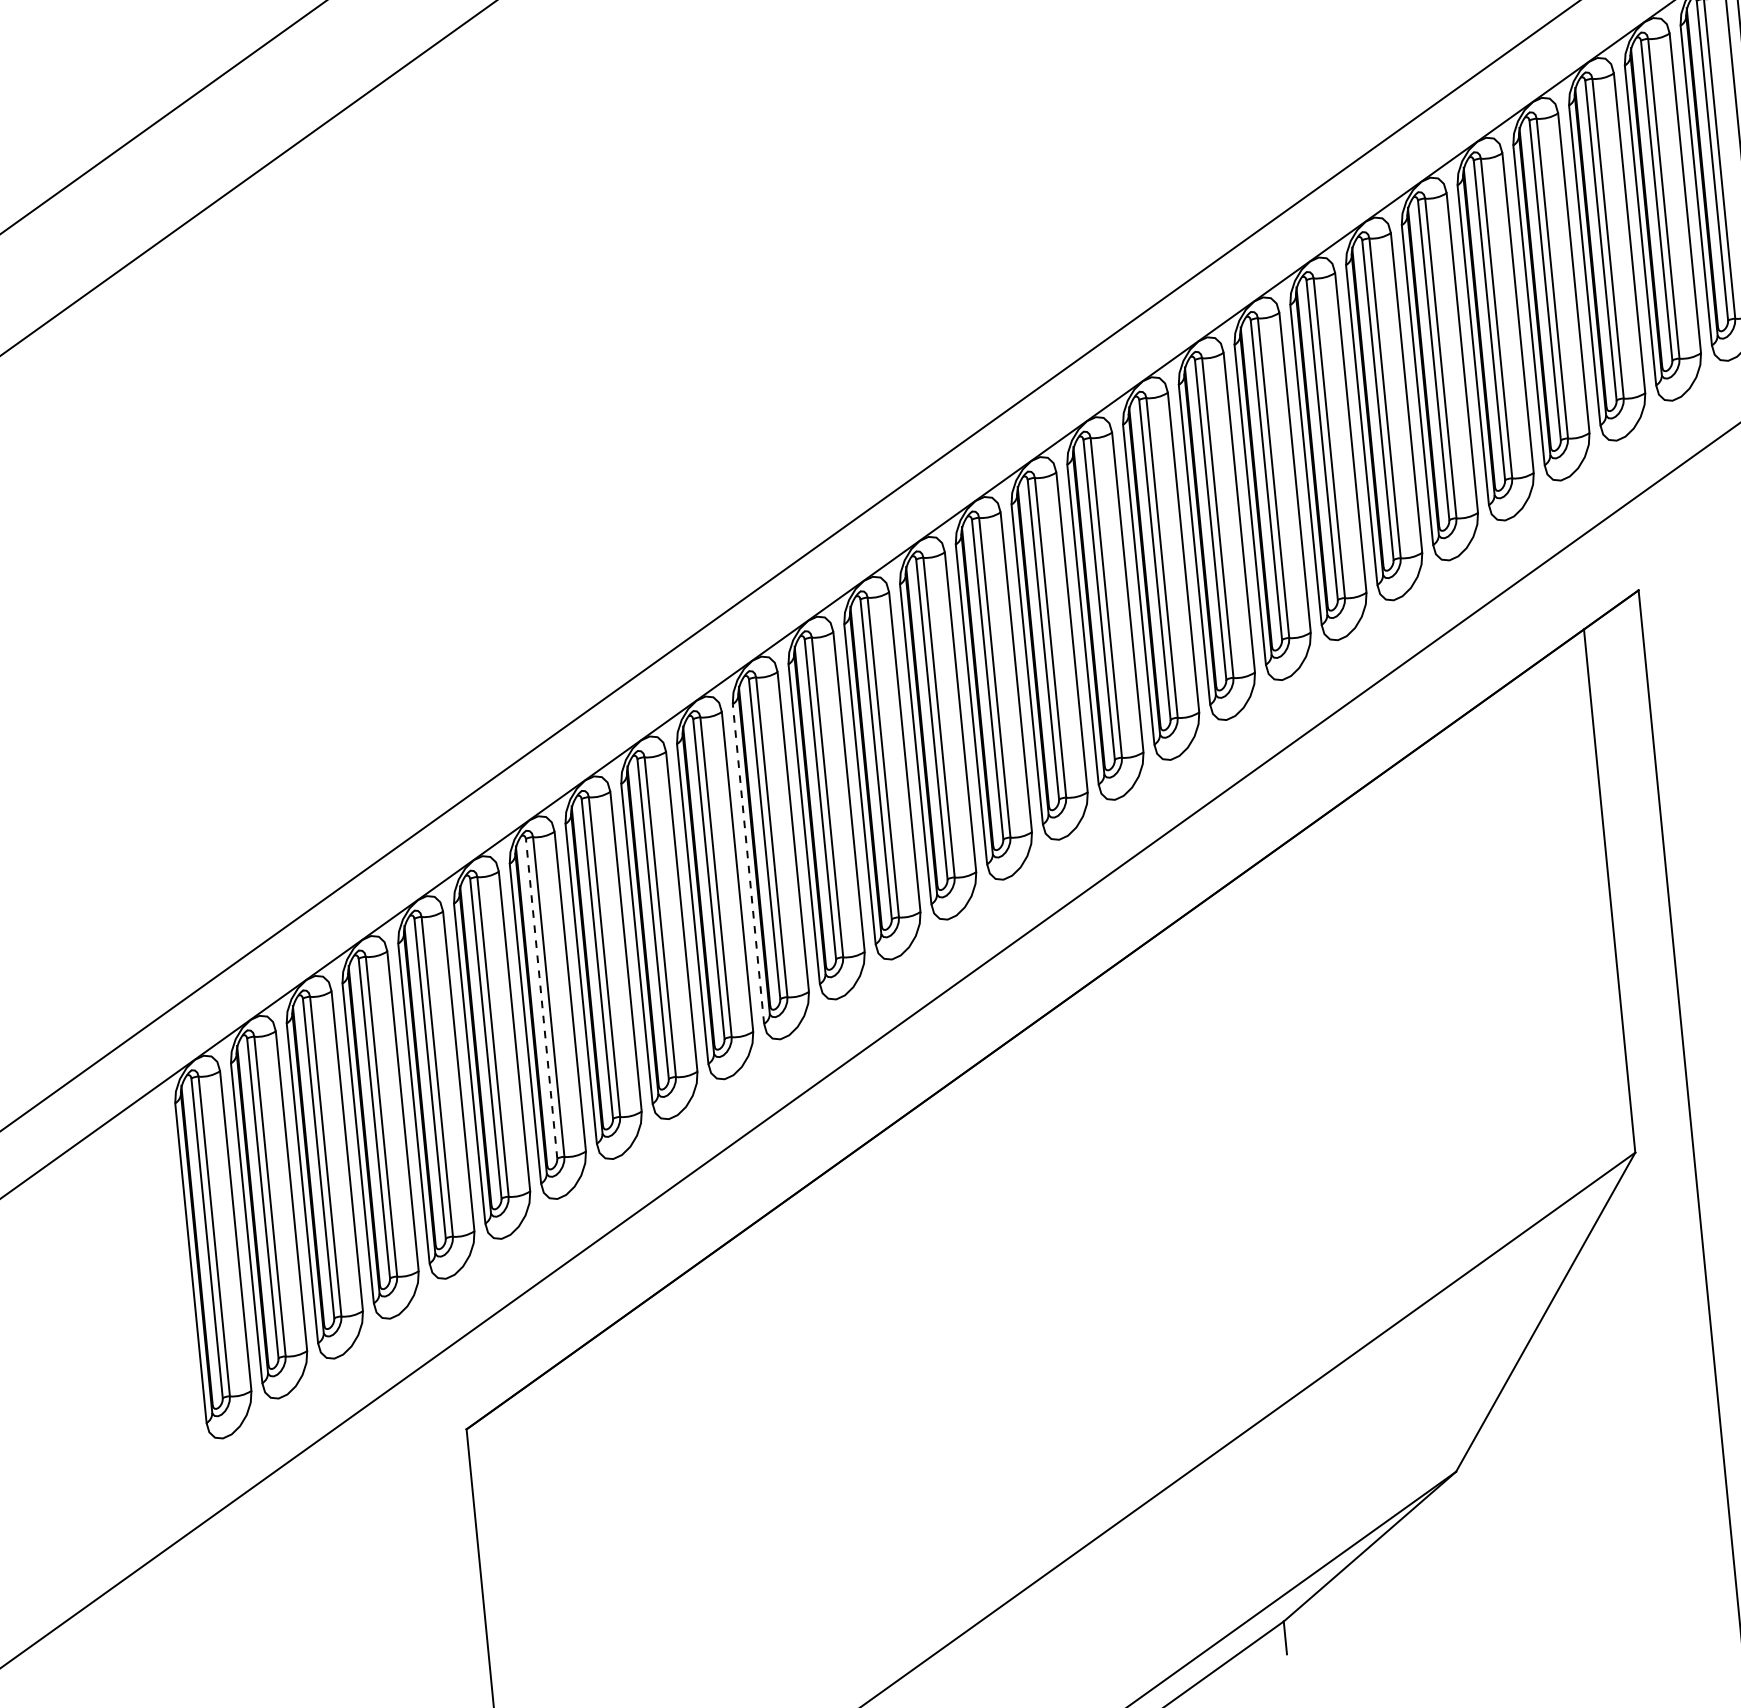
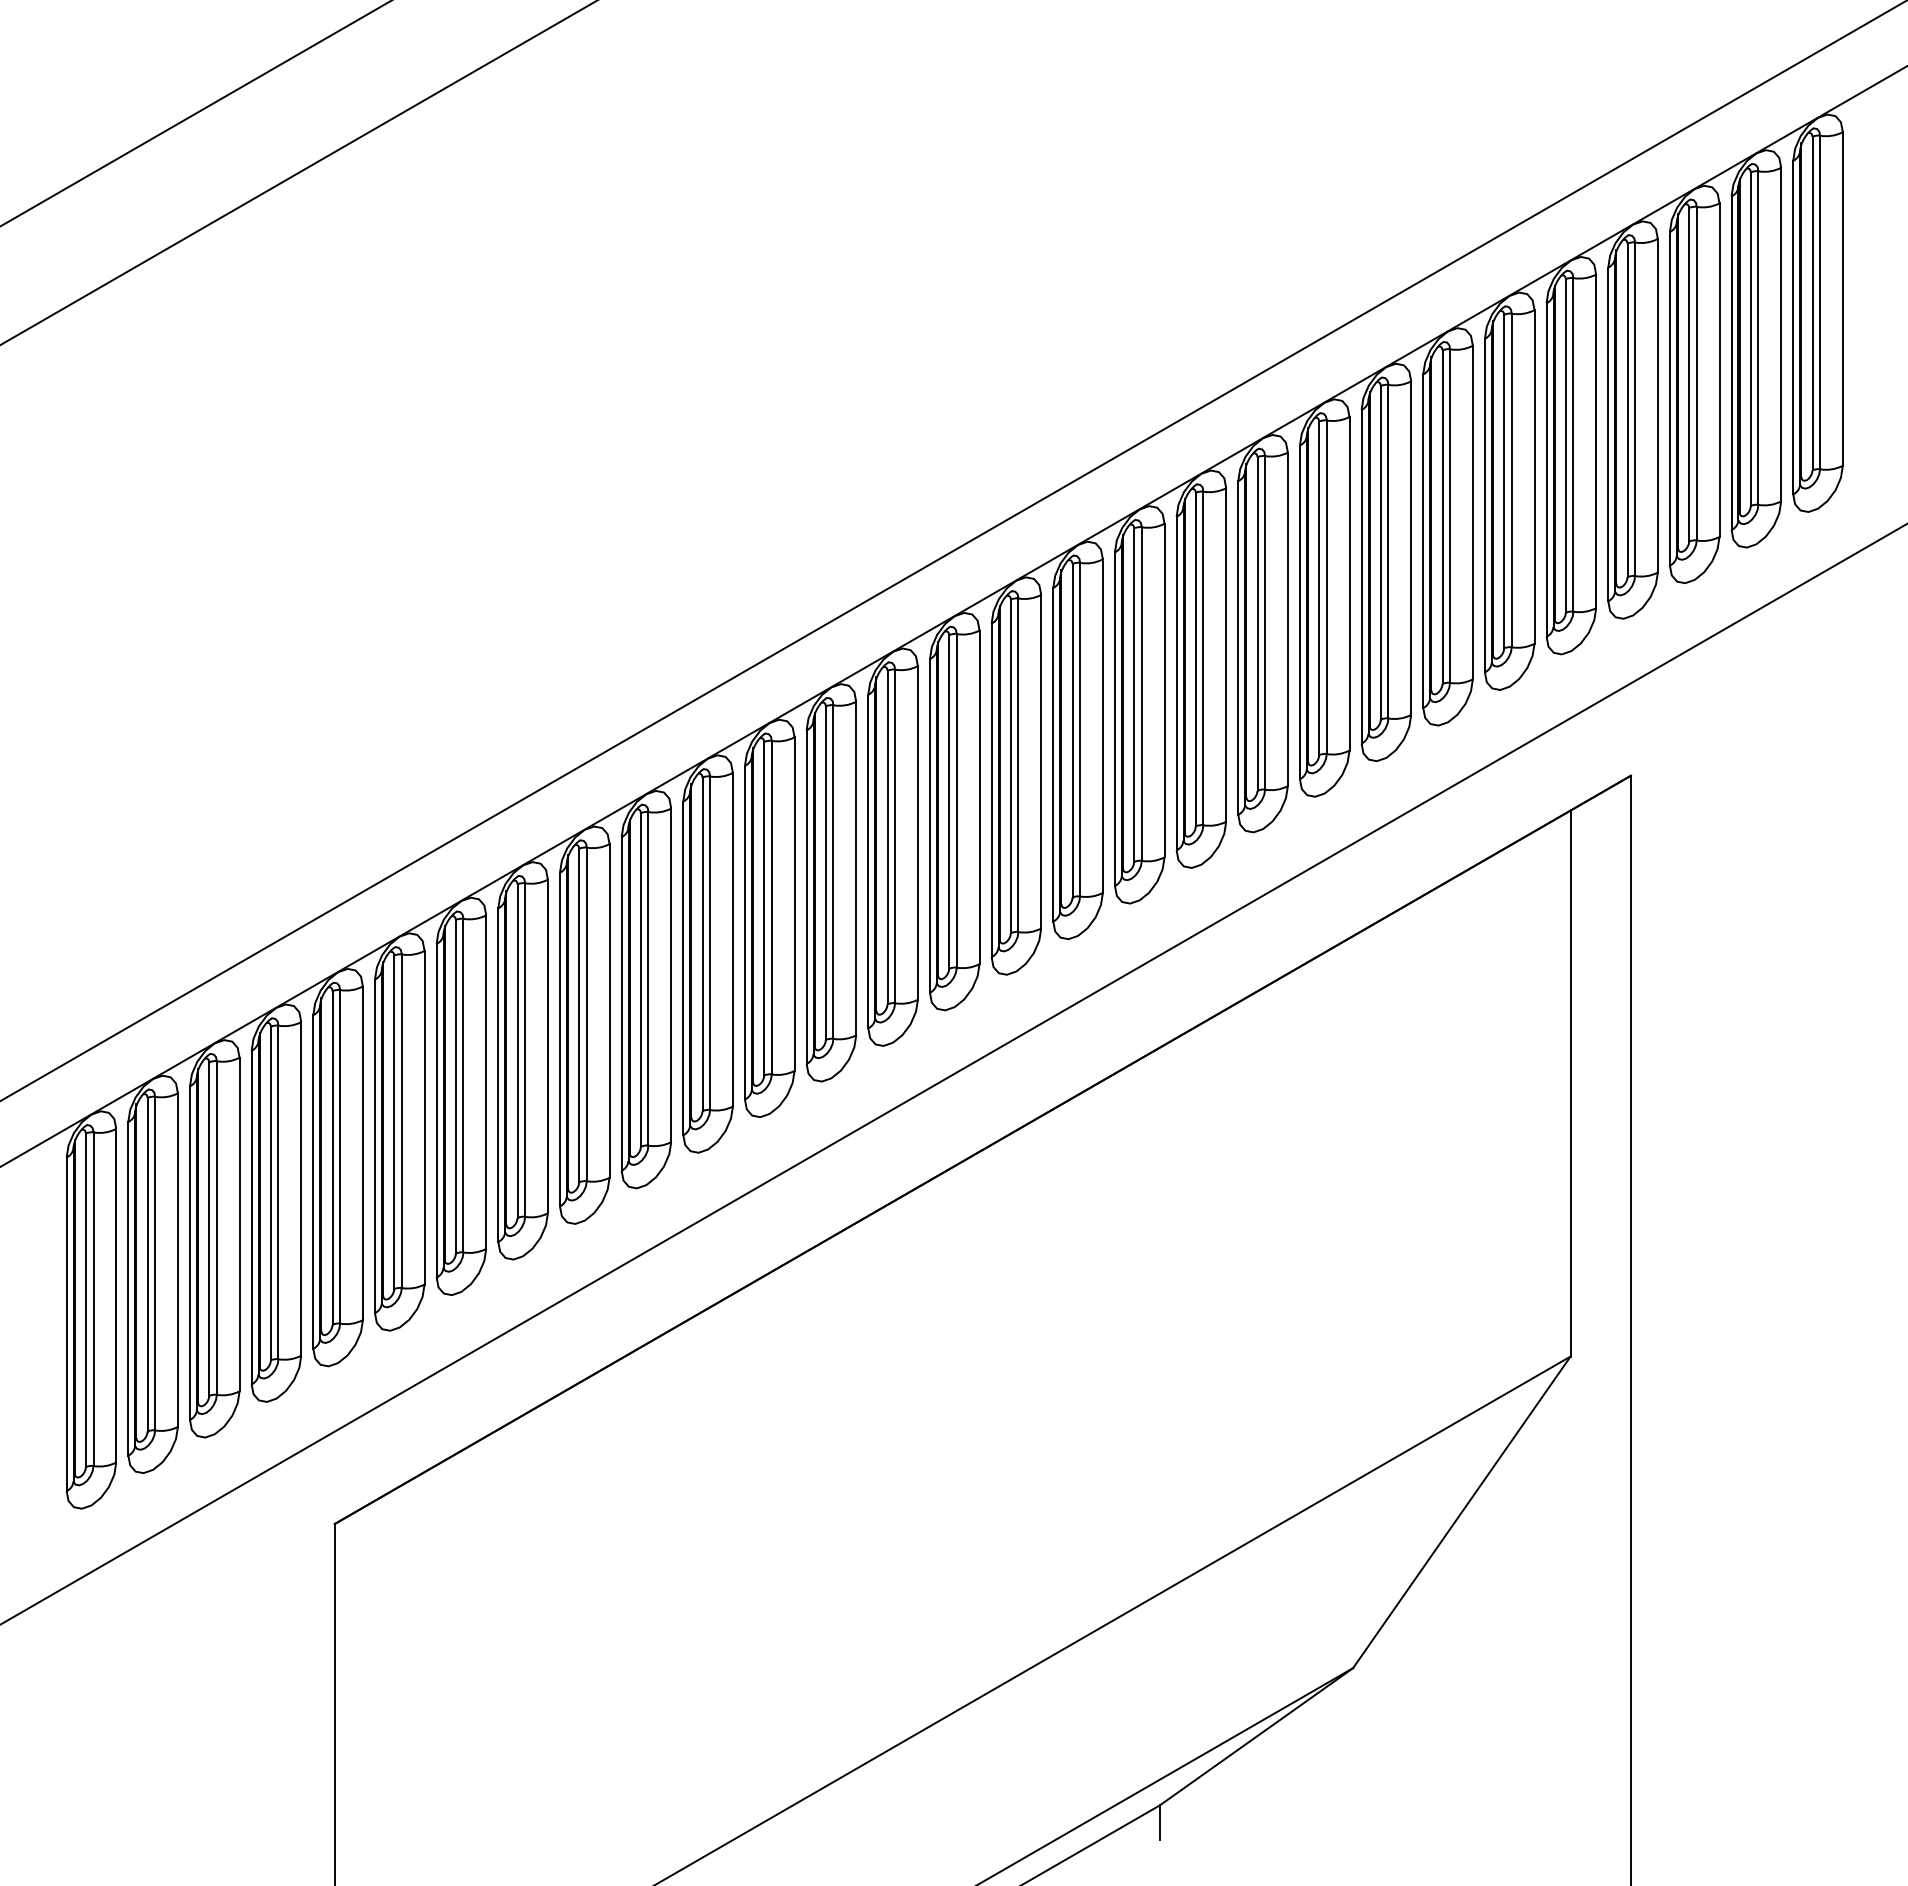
line: (748, 864) -> (683, 968), dashed -> solid
line: (541, 998) -> (455, 1086), dashed -> solid

